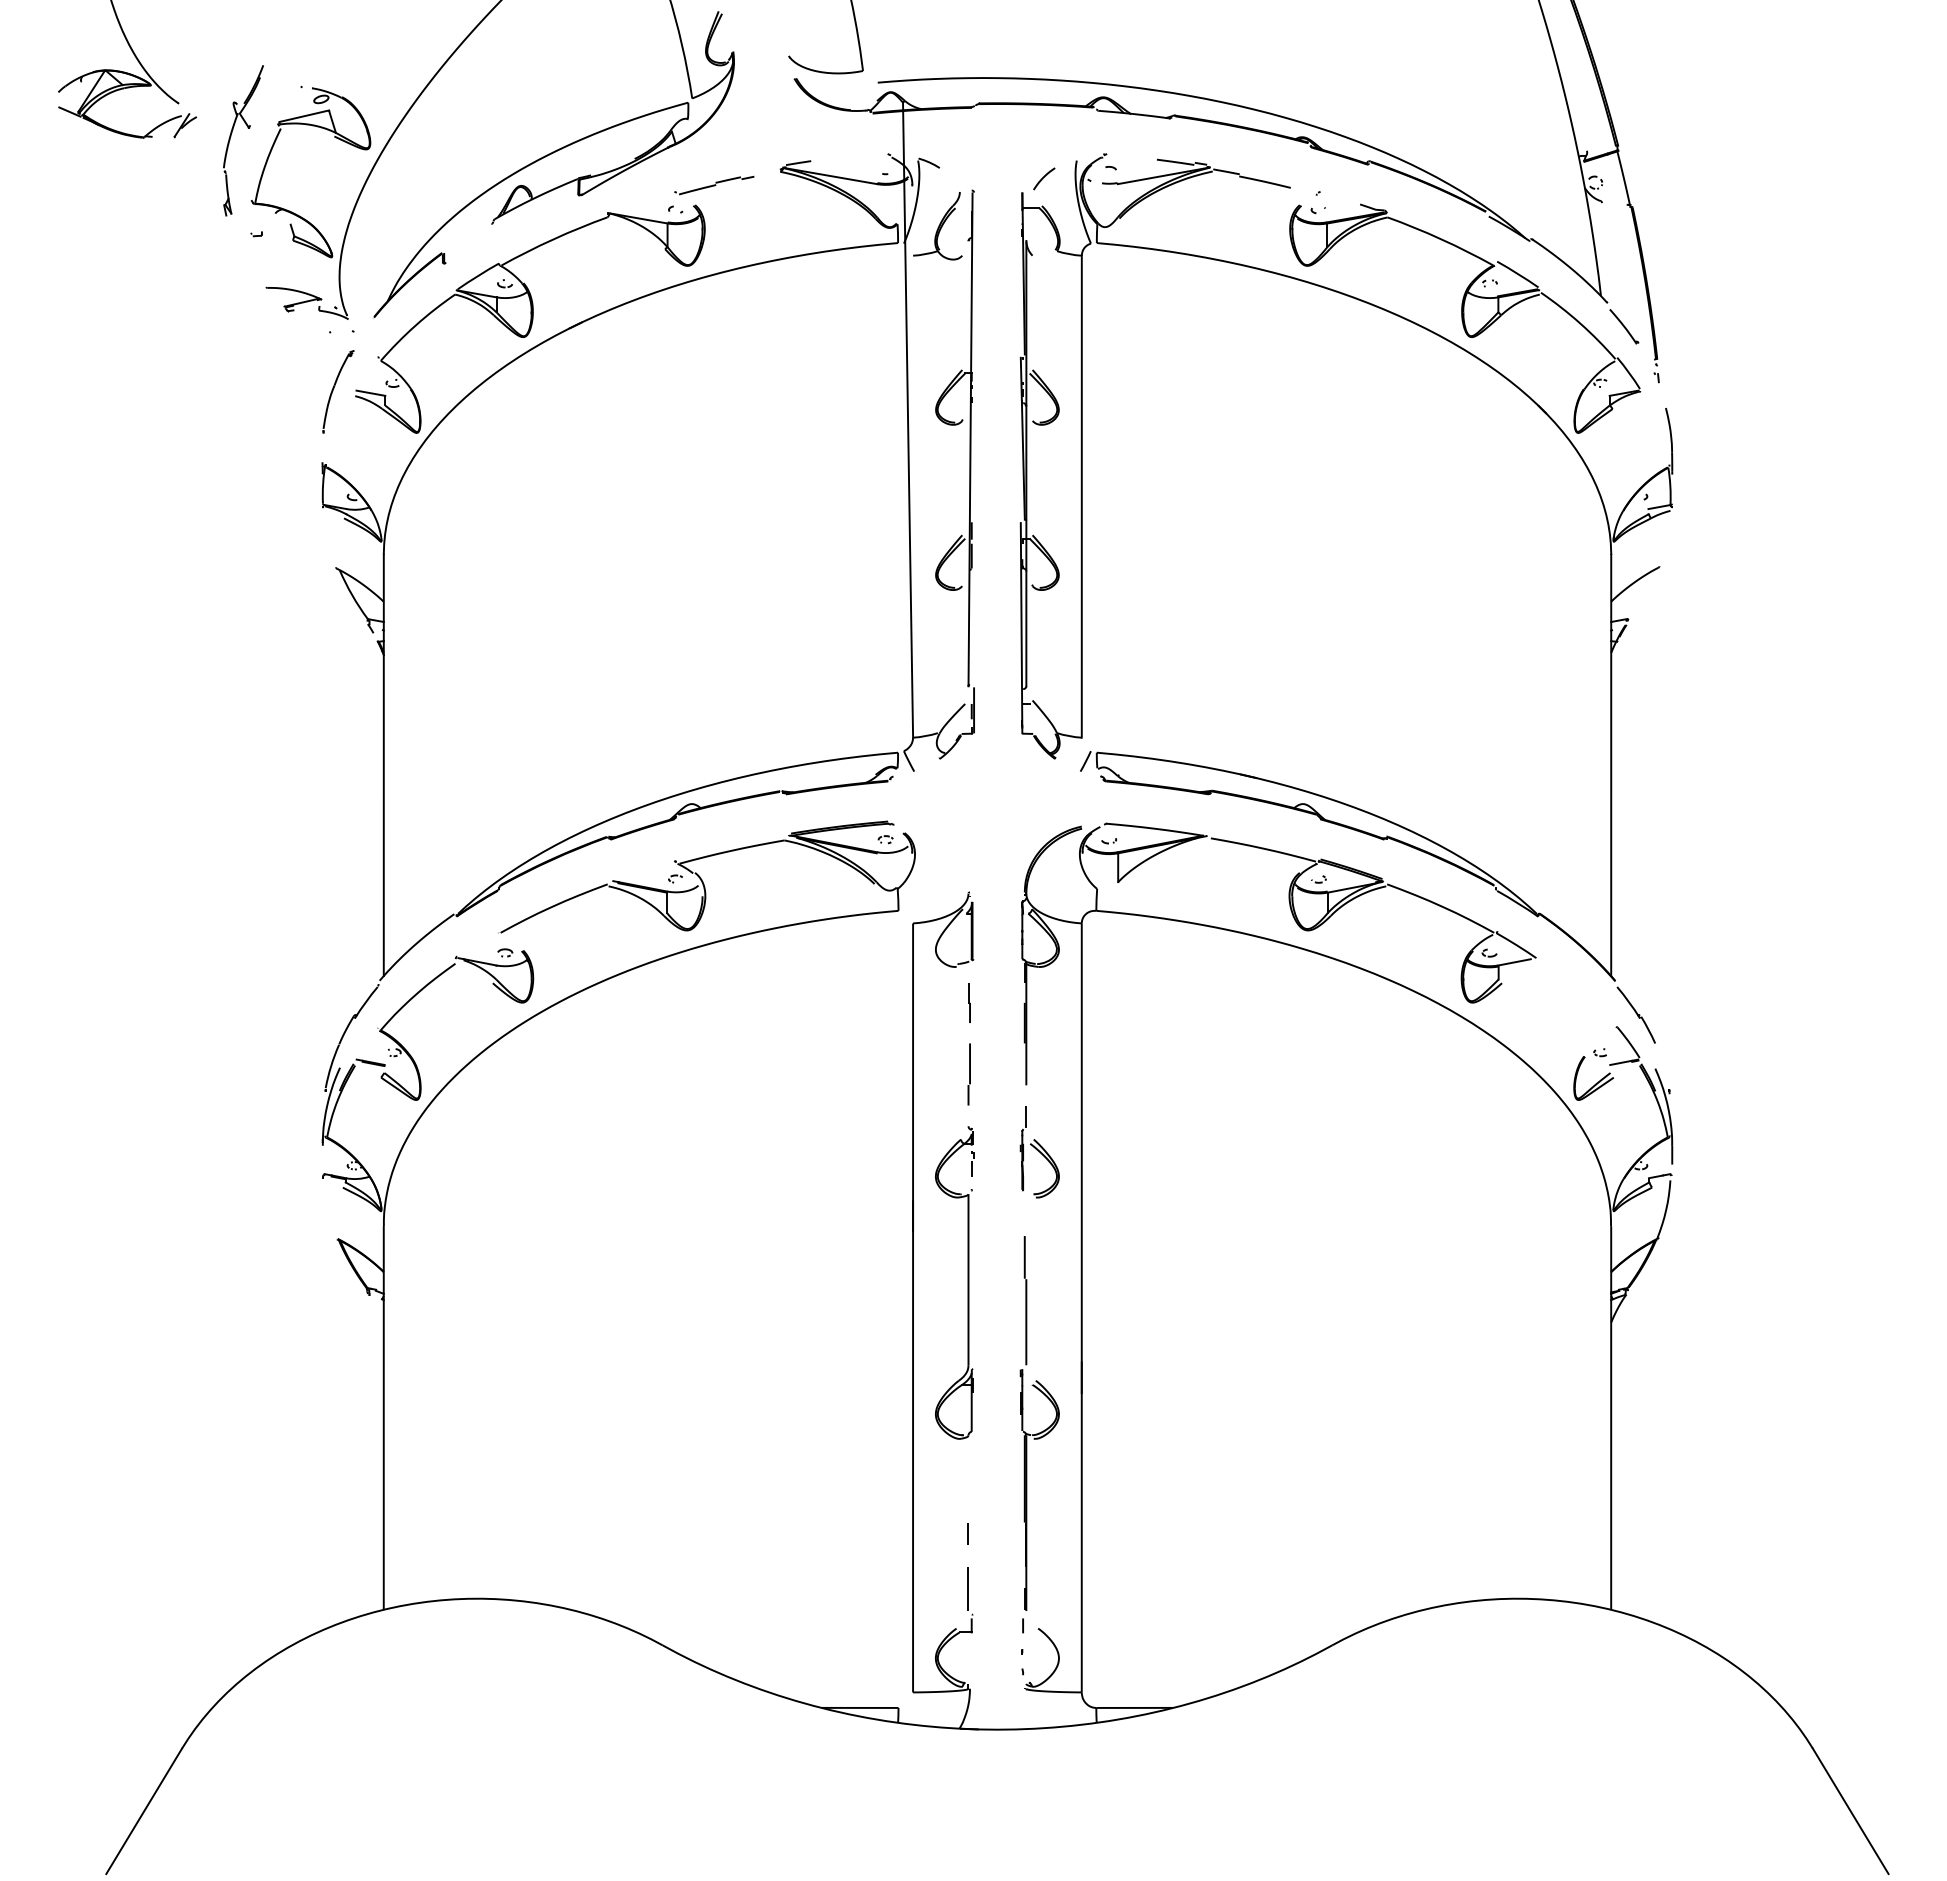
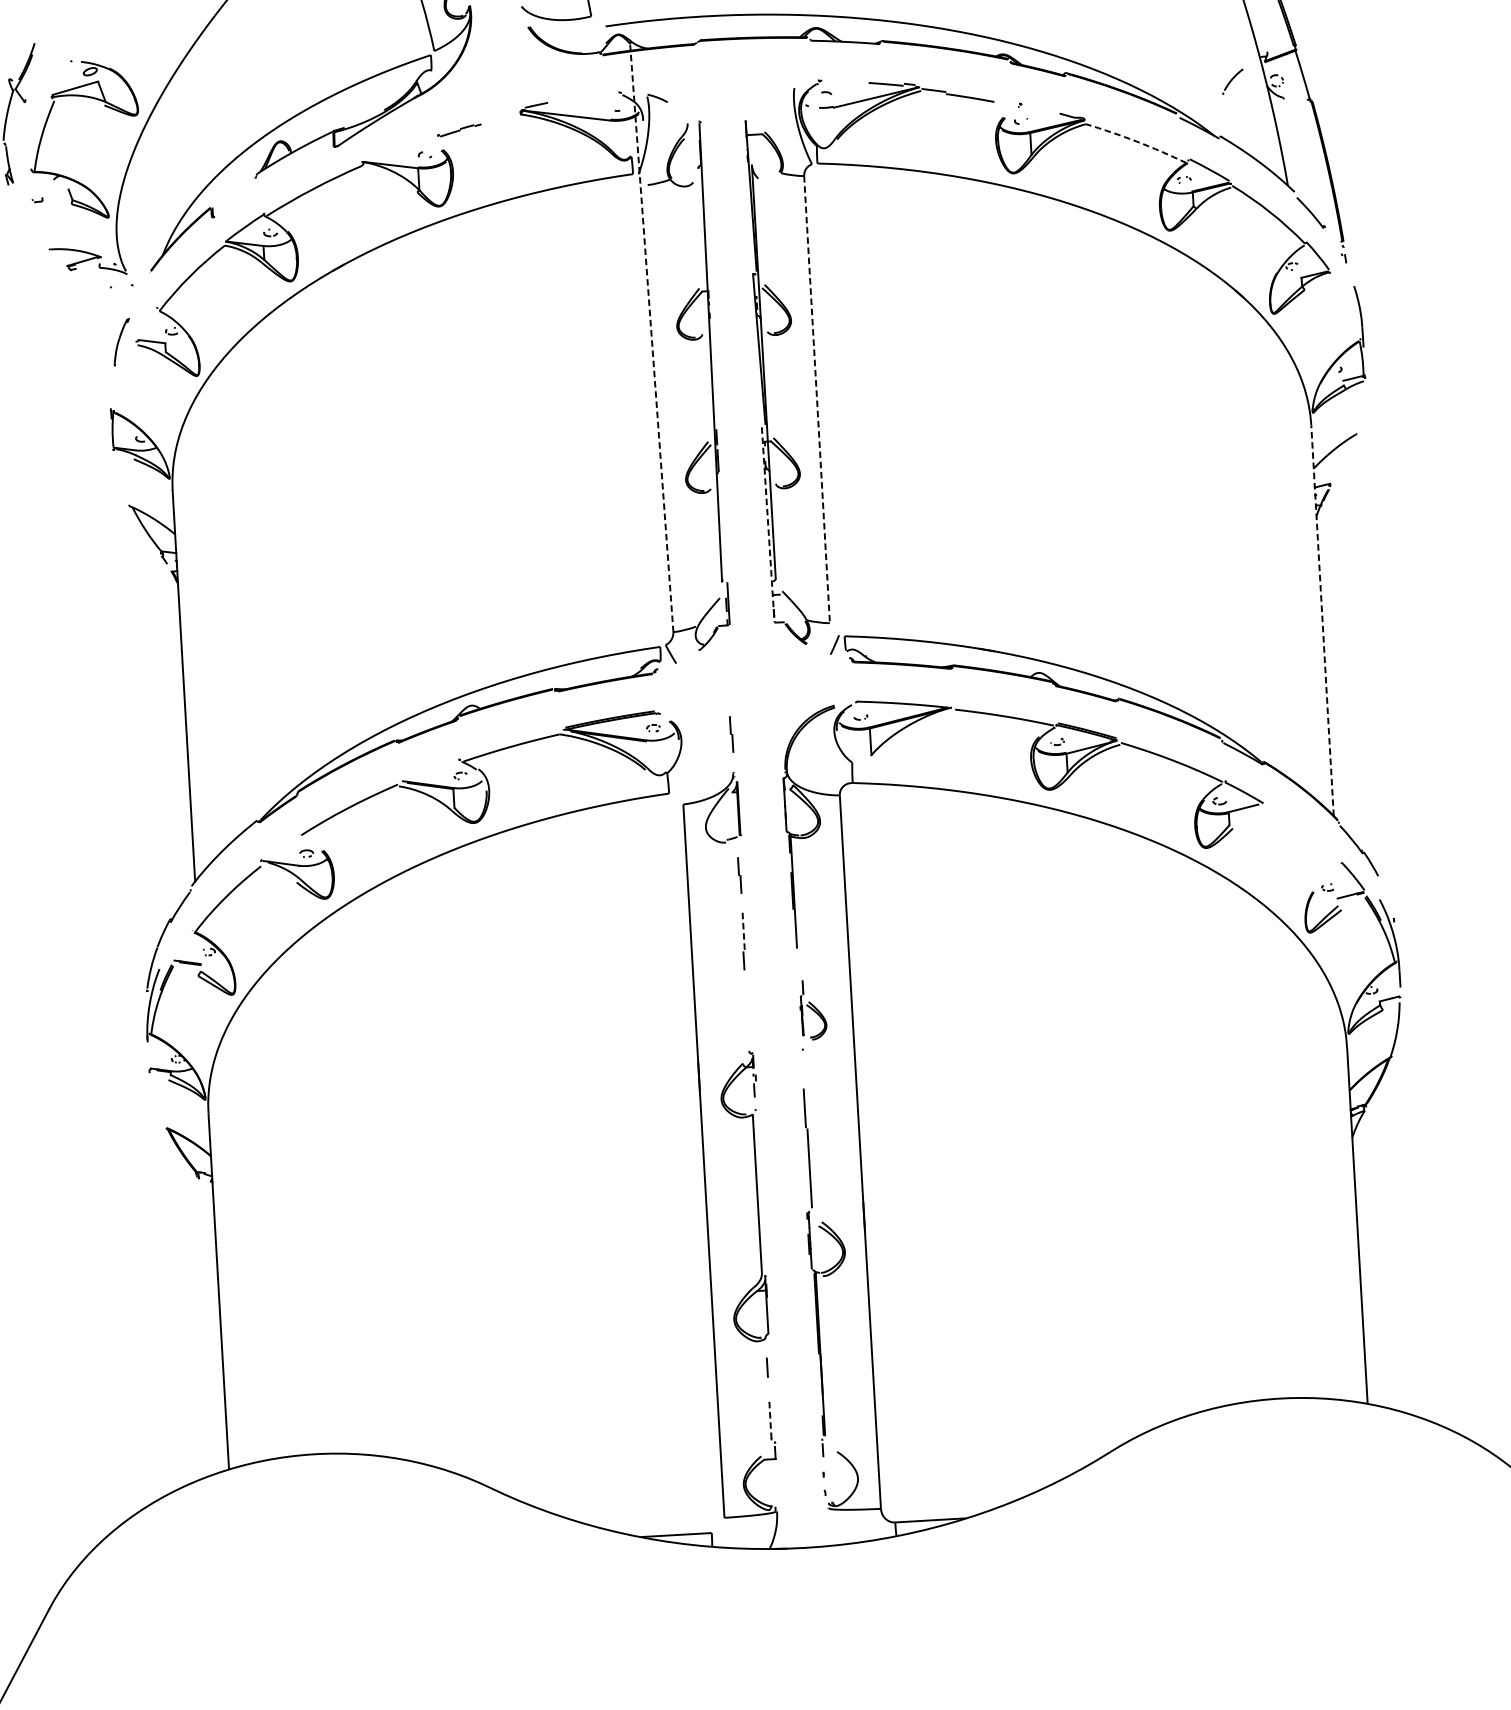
part: (1044, 178) -> (1233, 79), moved
part: (714, 185) -> (459, 130), size x0.6
arc: (1441, 239) -> (1136, 141), solid -> dashed
part: (338, 391) -> (121, 341), size x0.6
line: (908, 420) -> (652, 338), solid -> dashed
line: (1081, 496) -> (816, 399), solid -> dashed
line: (1021, 628) -> (768, 525), solid -> dashed
line: (1611, 765) -> (1322, 620), solid -> dashed
line: (969, 850) -> (731, 733), added
line: (970, 1063) -> (744, 931), solid -> dashed
part: (1039, 1152) -> (812, 1010), size x0.7
part: (967, 1282) -> (756, 1195), moved
line: (968, 1588) -> (770, 1418), solid -> dashed

